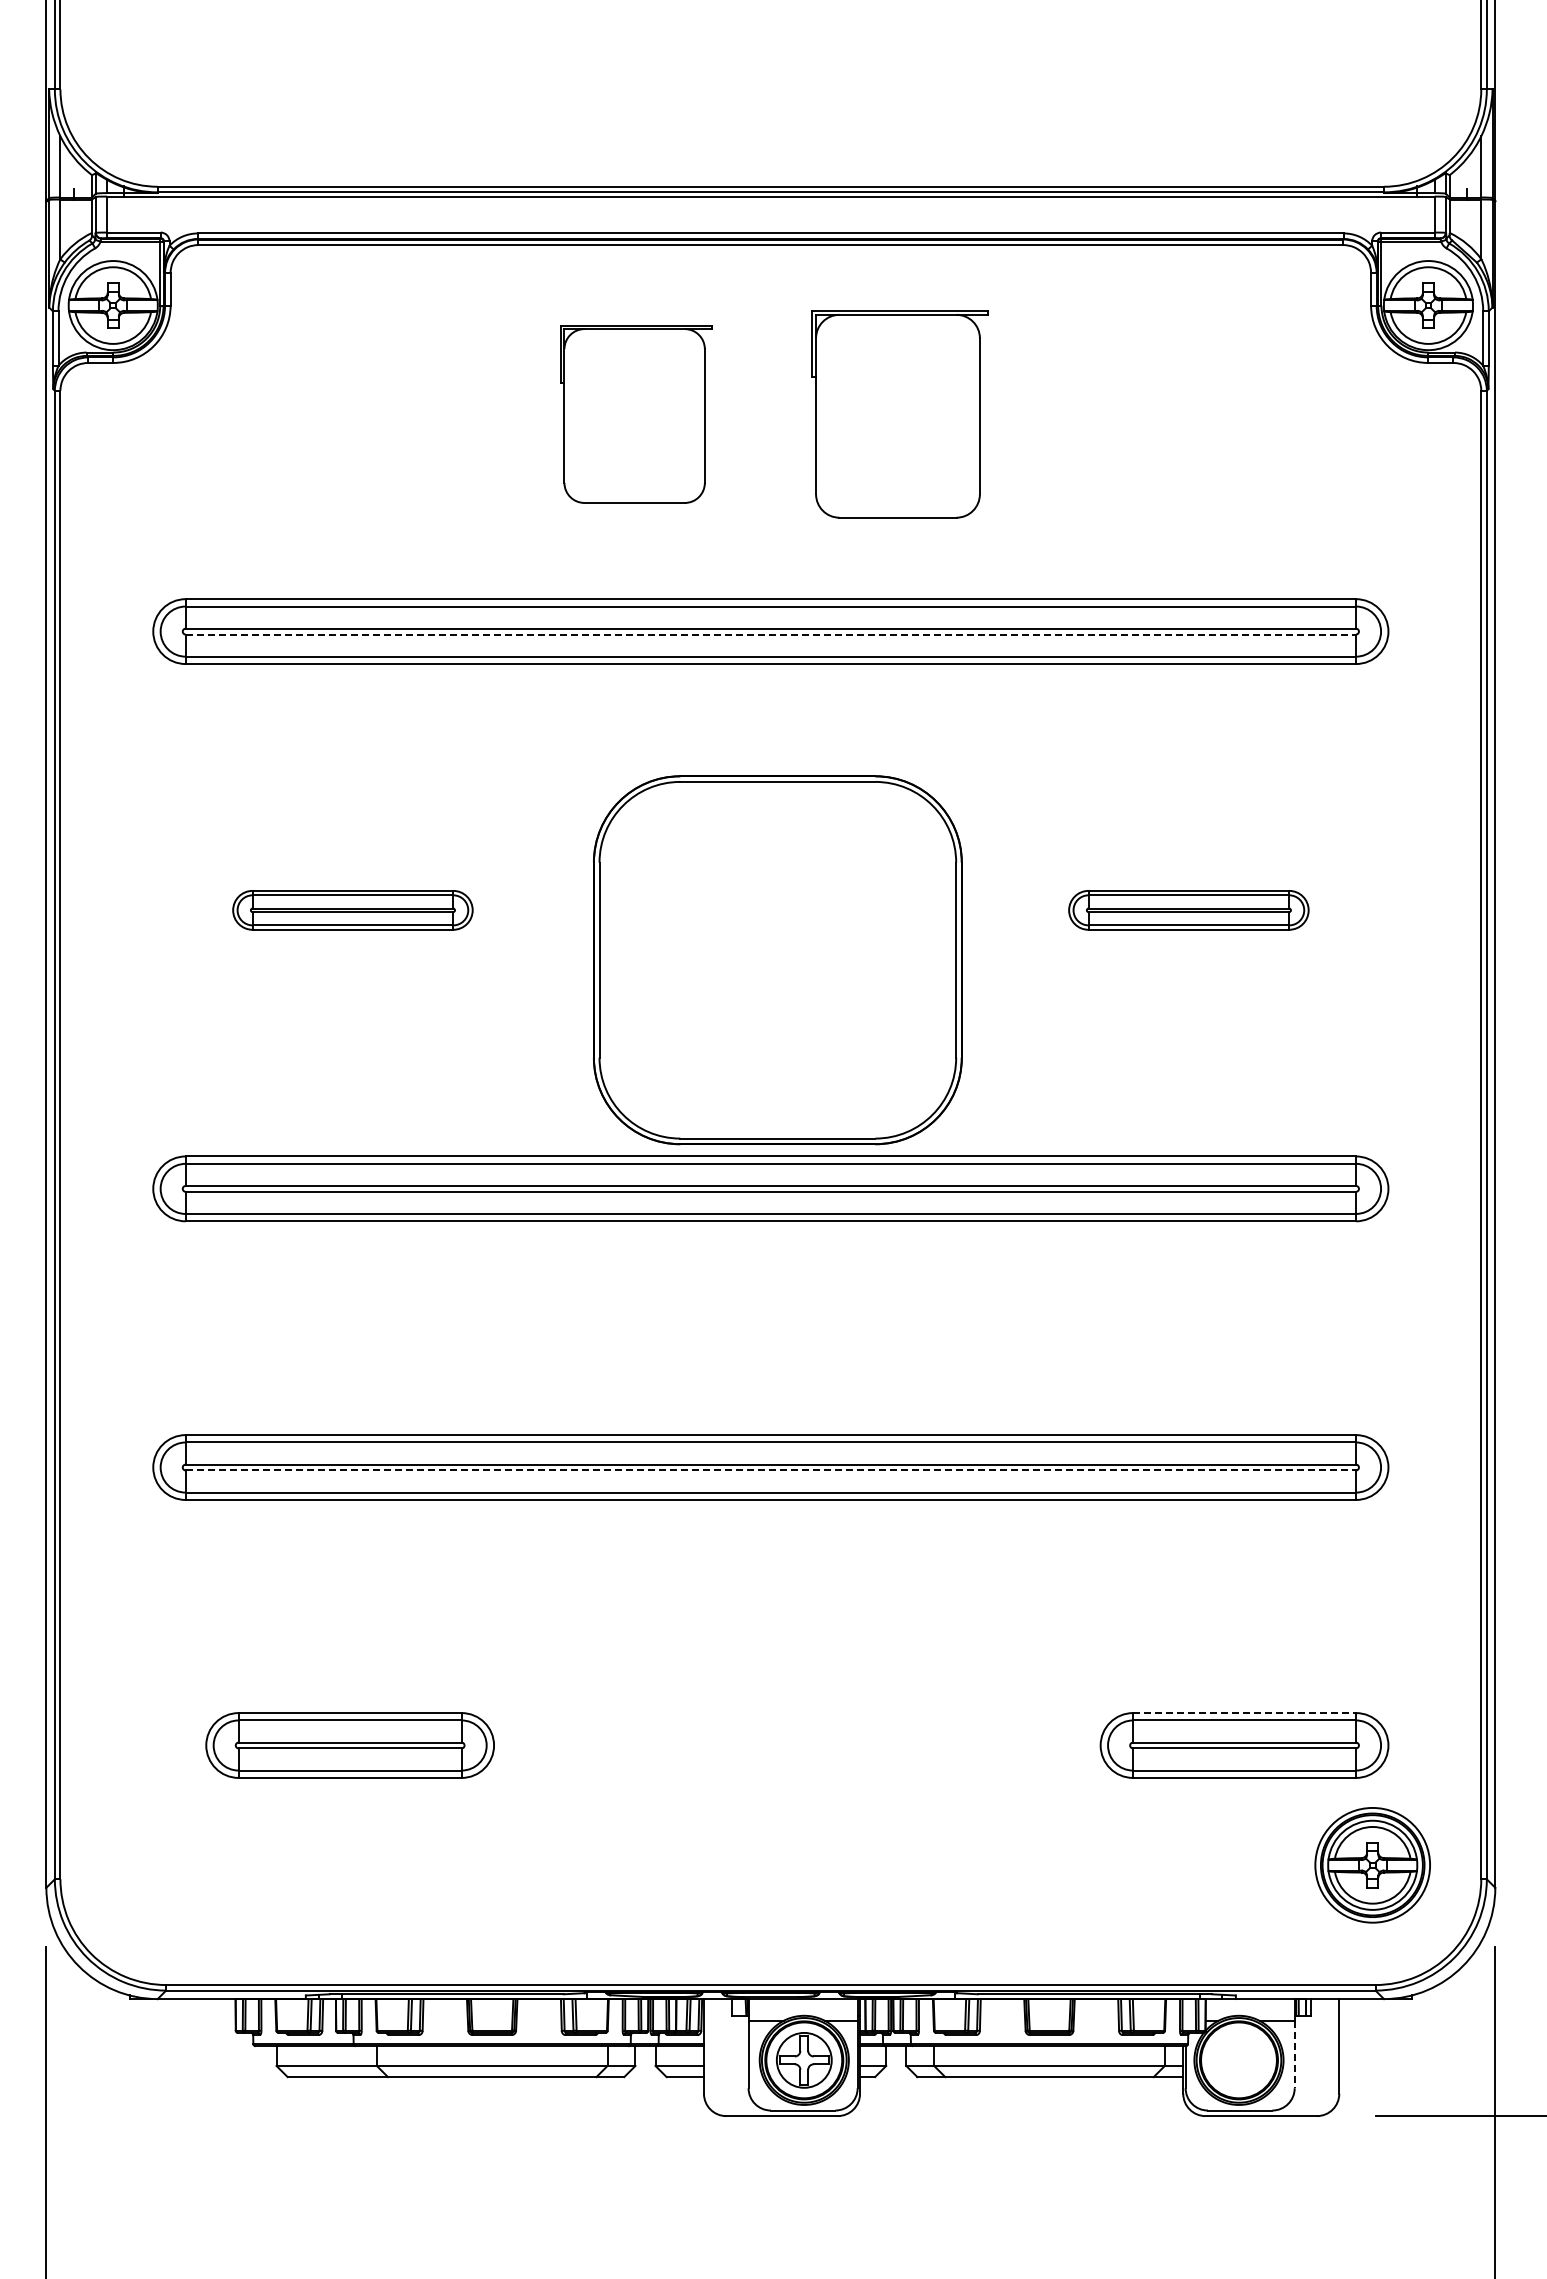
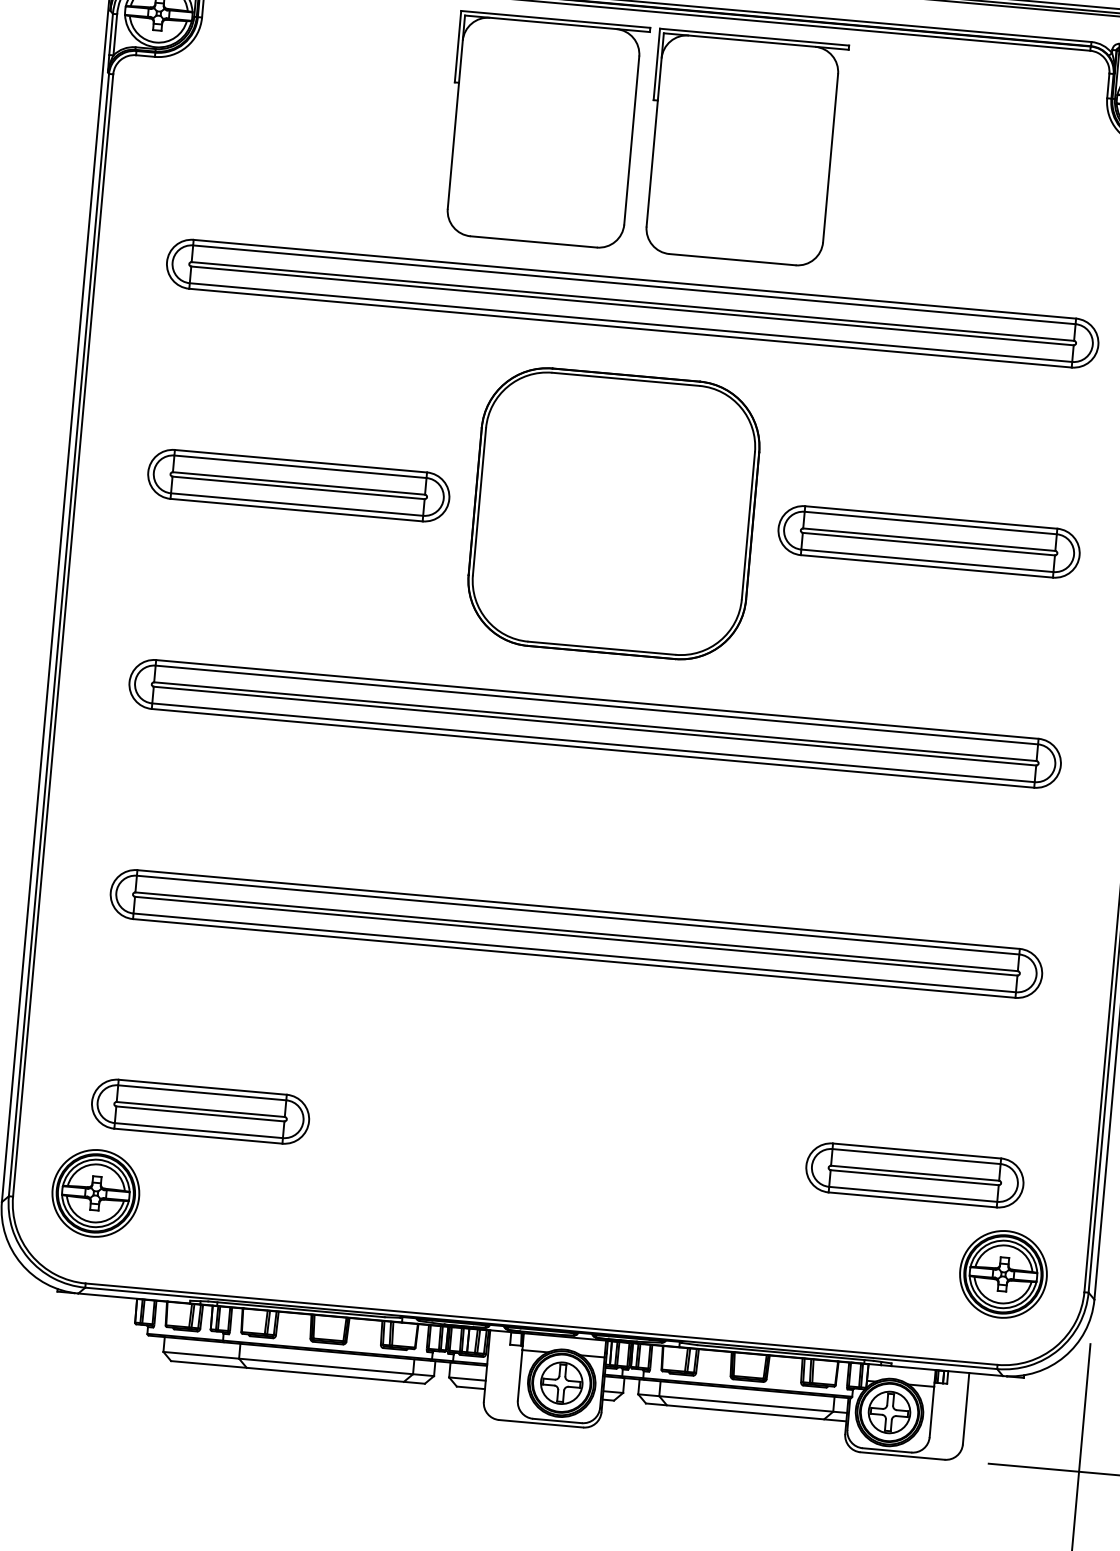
part: (636, 414) -> (546, 130), size x1.67
part: (899, 414) -> (744, 148), size x1.43
line: (771, 634) -> (632, 305), dashed -> solid
part: (352, 910) -> (298, 485), size x1.67
part: (1188, 910) -> (928, 542), size x1.67
part: (777, 960) -> (613, 513), moved
line: (771, 1470) -> (576, 936), dashed -> solid
line: (1245, 1713) -> (917, 1151), dashed -> solid
part: (349, 1745) -> (200, 1111), moved
part: (168, 1865) -> (95, 1193), added
line: (1294, 2055) -> (931, 1412), dashed -> solid
part: (1238, 2060) -> (889, 1412), added

